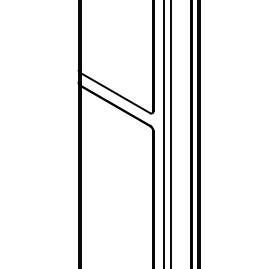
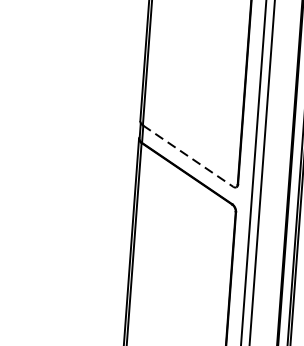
line: (115, 93) -> (188, 156), solid -> dashed

